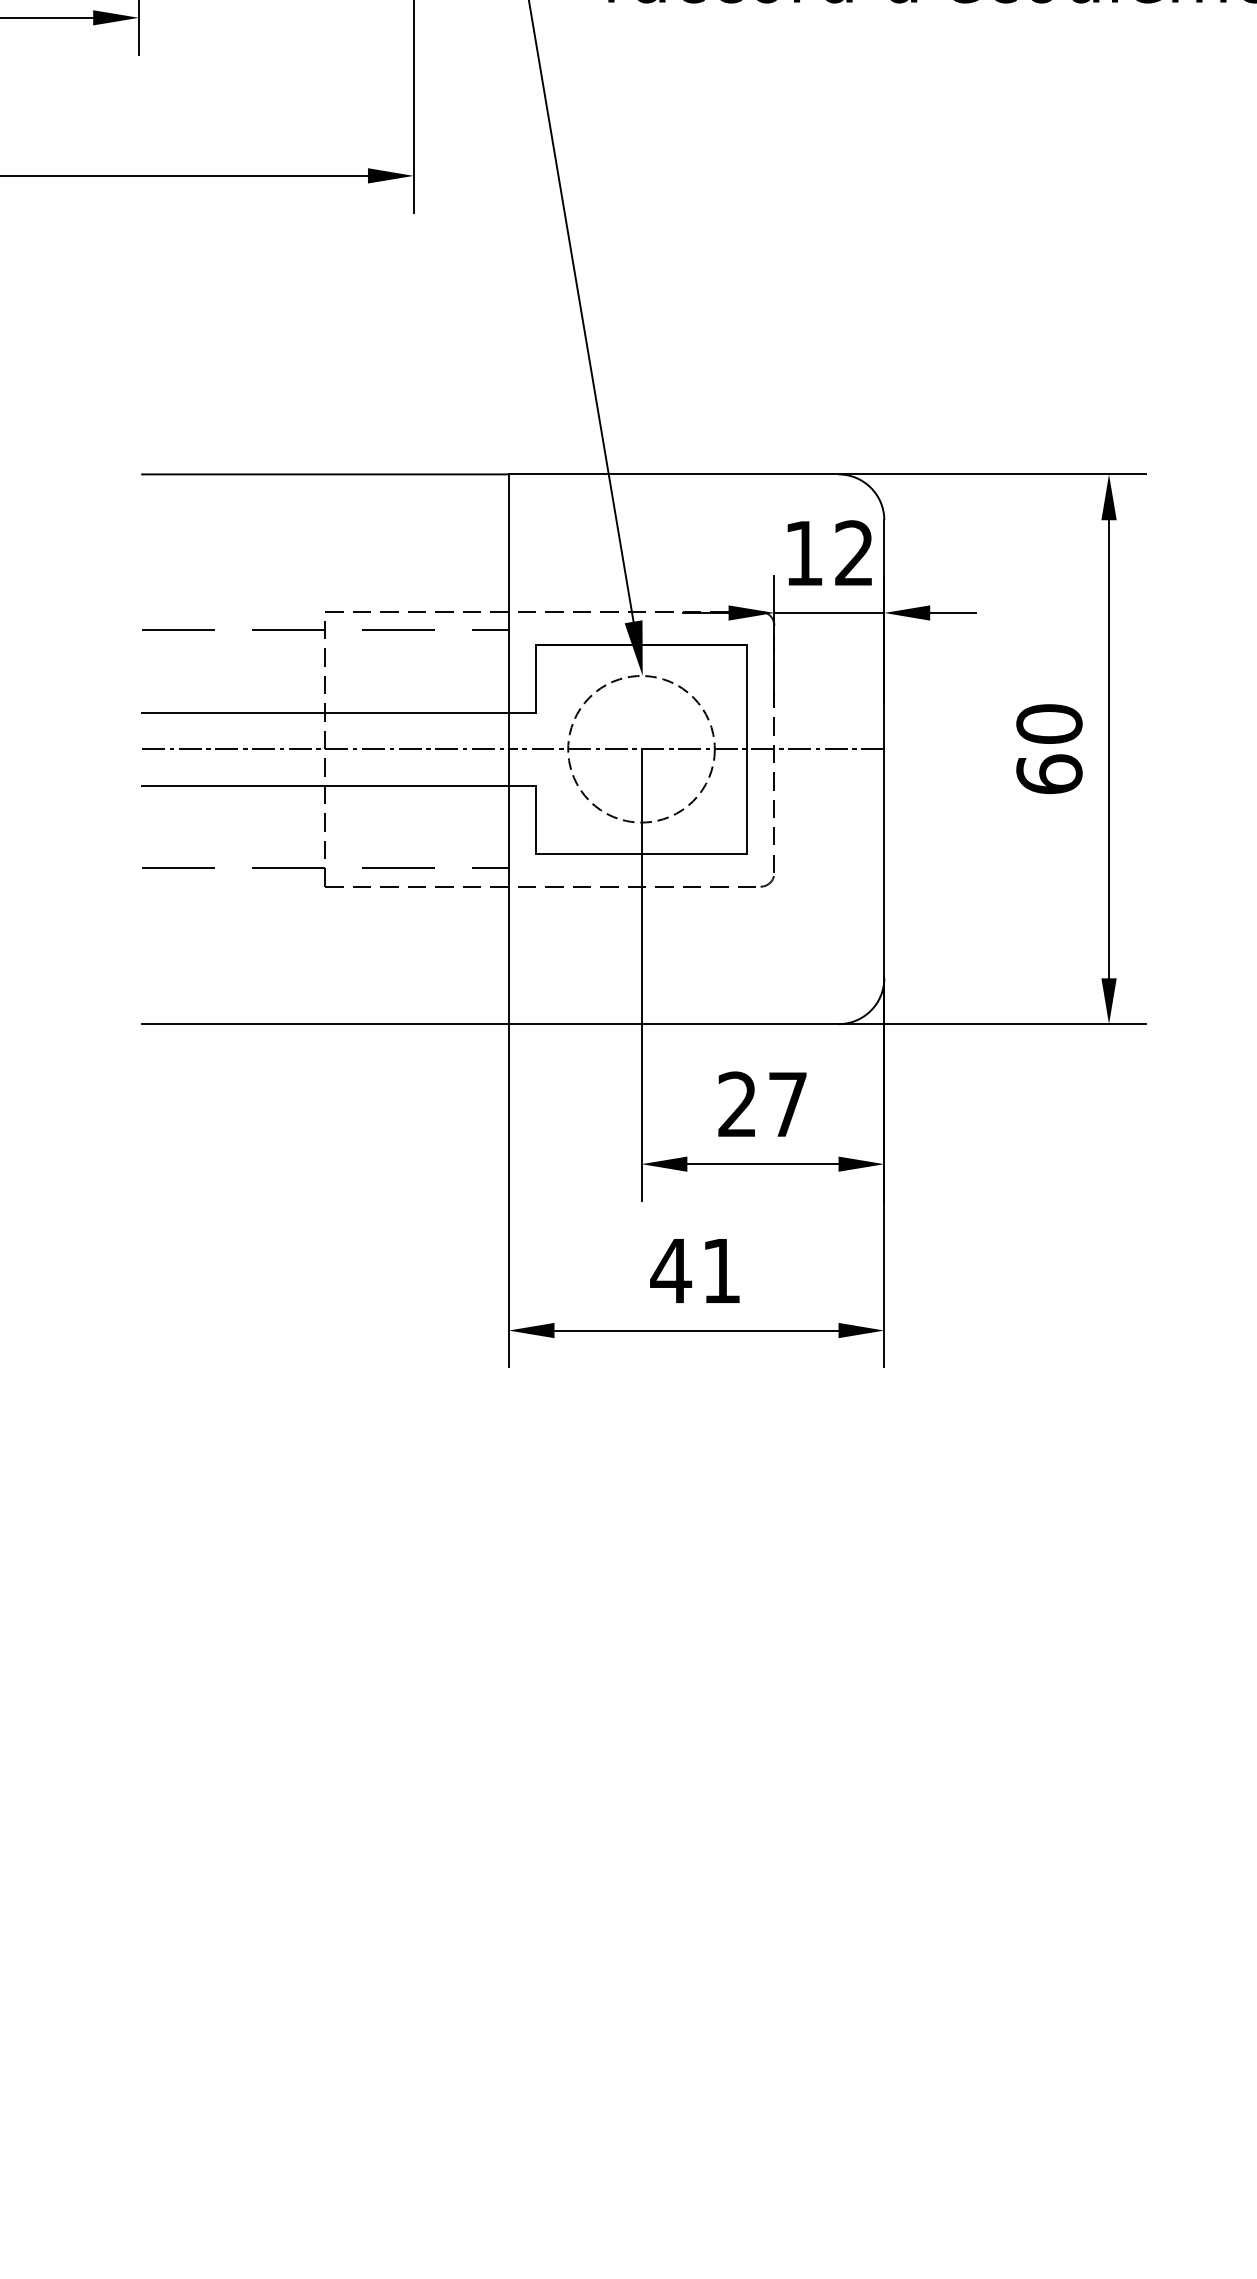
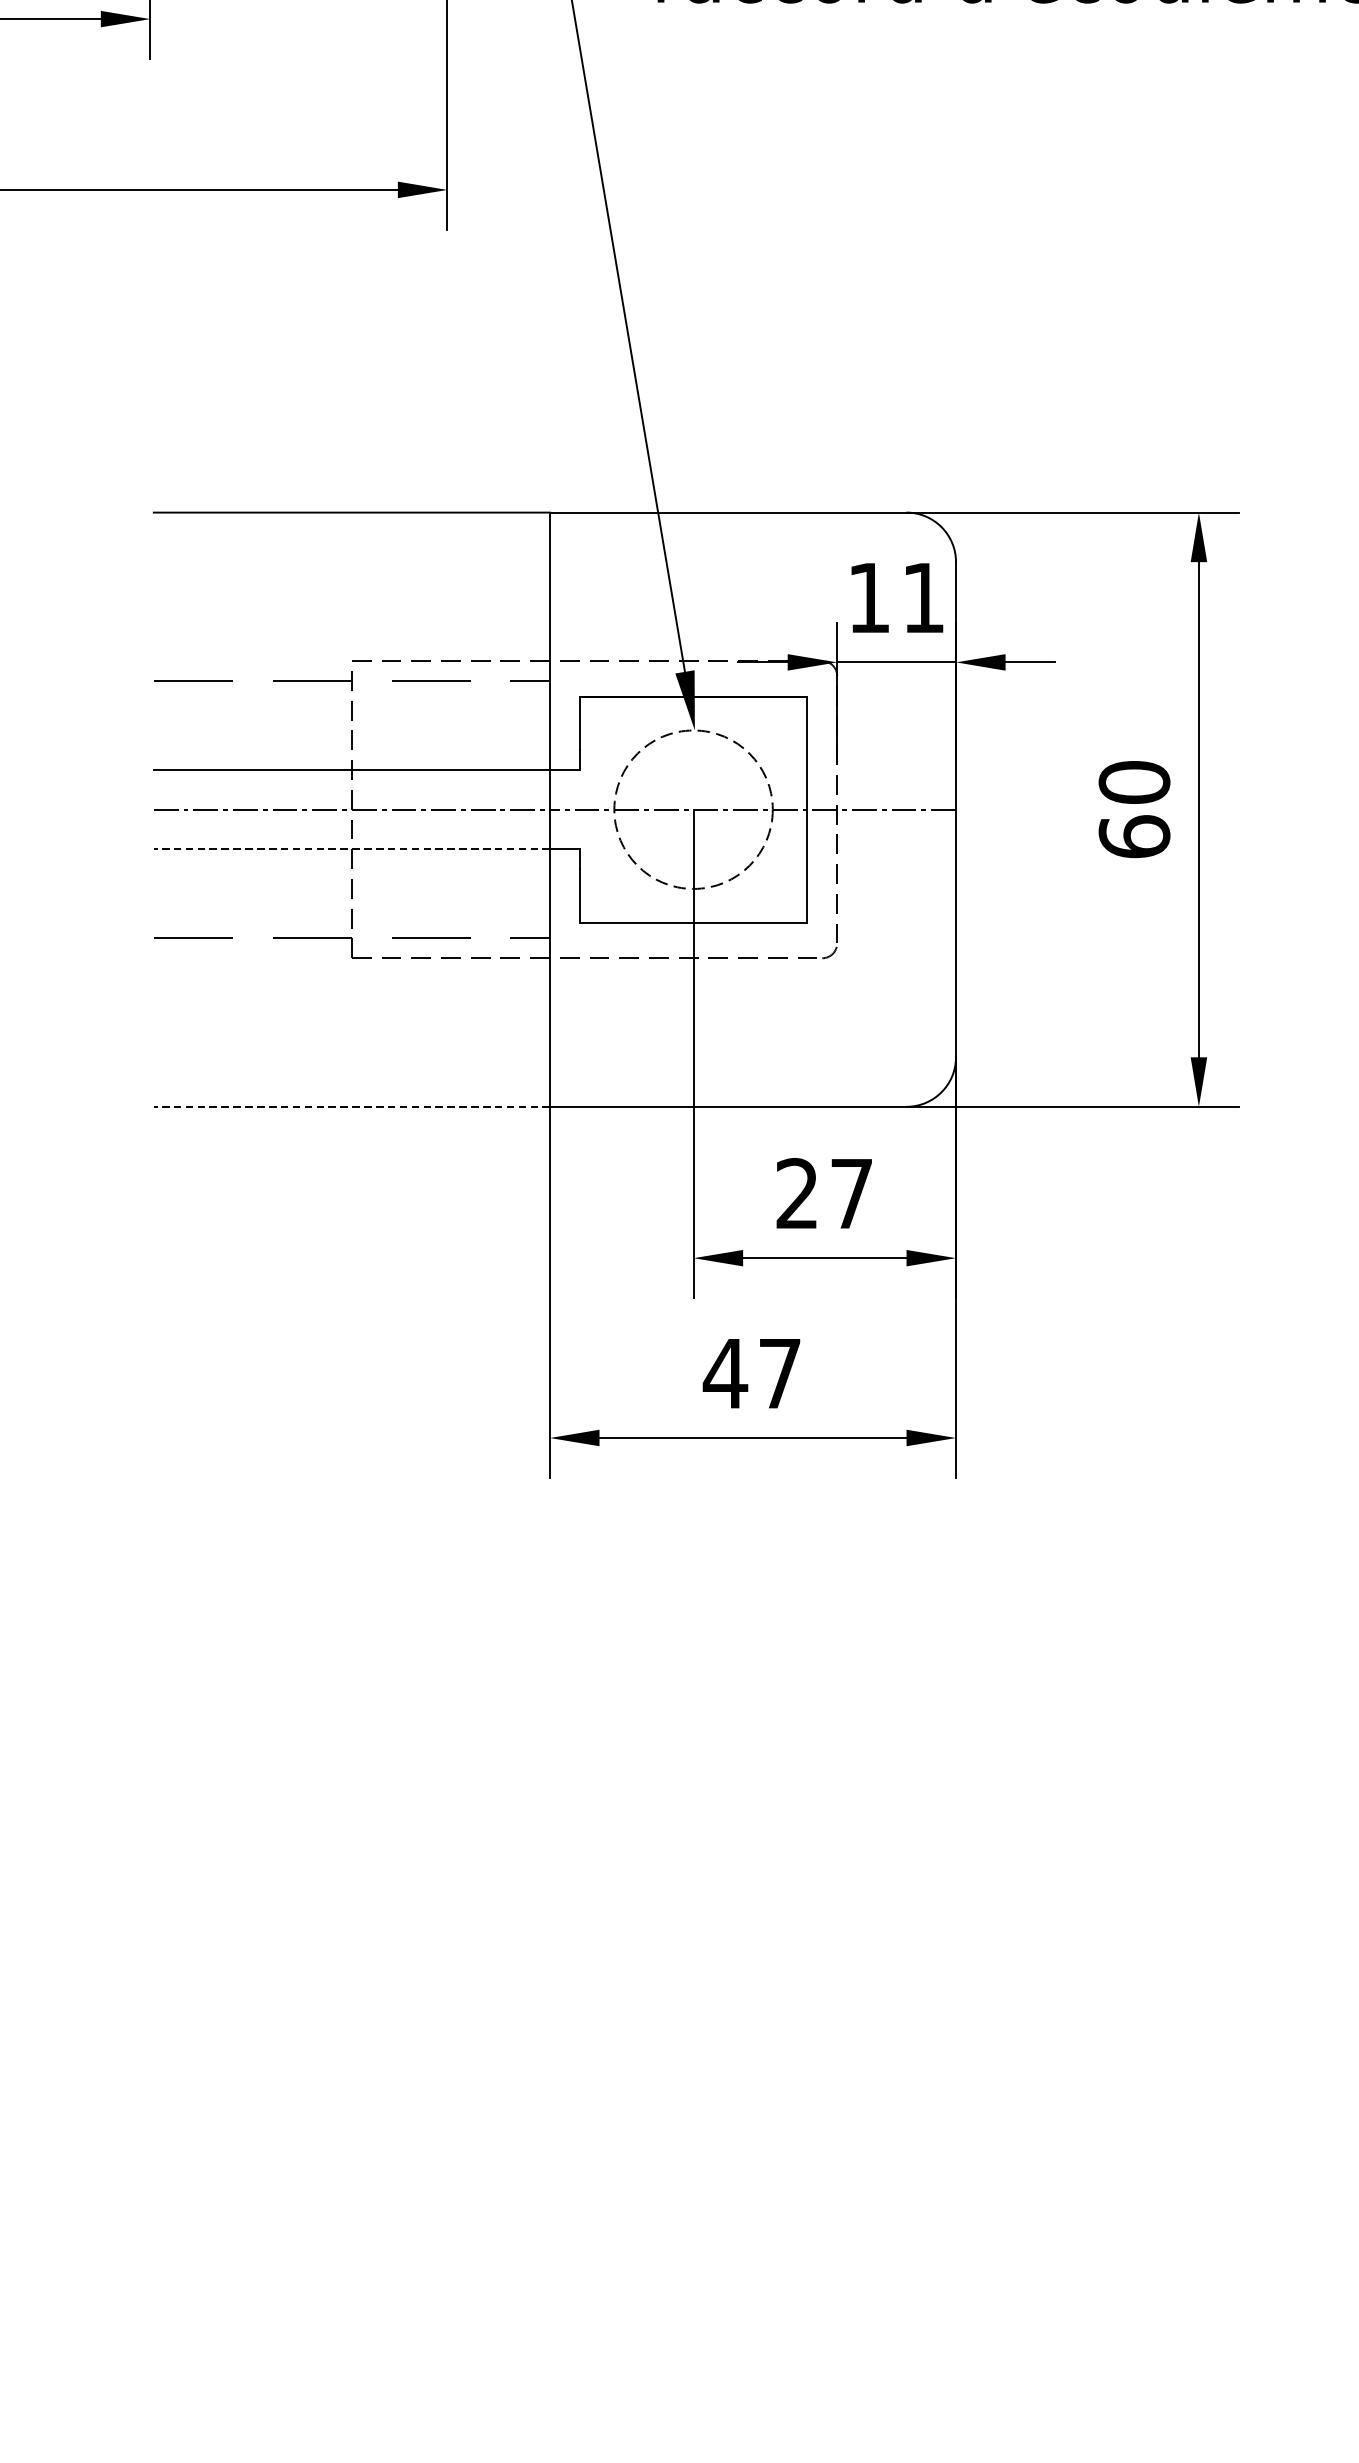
text: (853, 552) -> (922, 597), 12 -> 11
line: (324, 785) -> (350, 848), solid -> dashed
line: (324, 1024) -> (350, 1107), solid -> dashed
text: (721, 1270) -> (780, 1373), 41 -> 47

